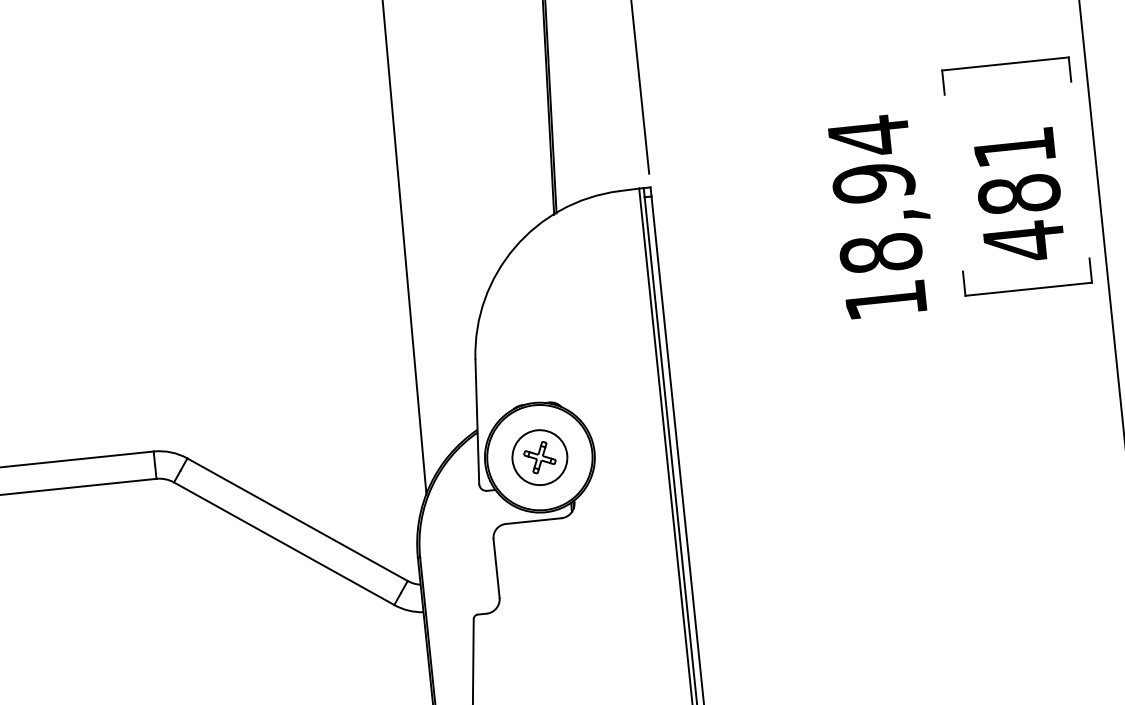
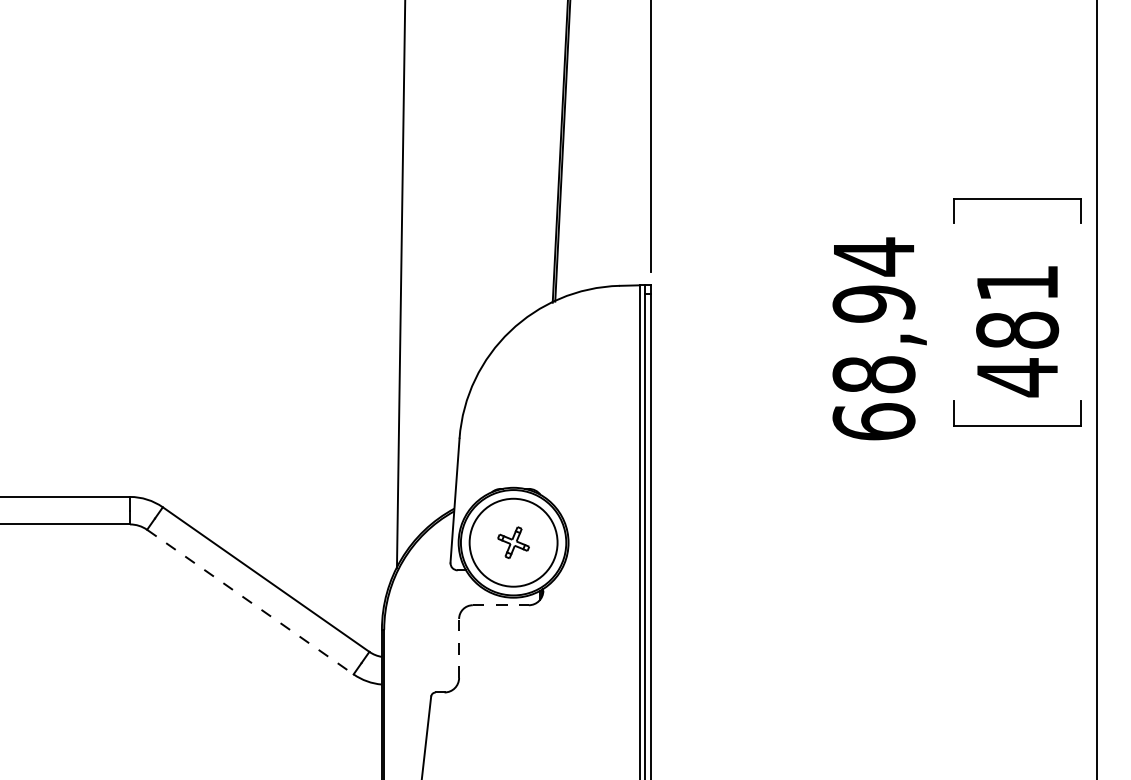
text: (885, 300) -> (873, 421), 18,94 -> 68,94
circle: (539, 457) -> (513, 542), size x1.6
line: (533, 521) -> (500, 605), solid -> dashed
line: (284, 544) -> (250, 602), solid -> dashed
line: (496, 567) -> (459, 647), solid -> dashed

